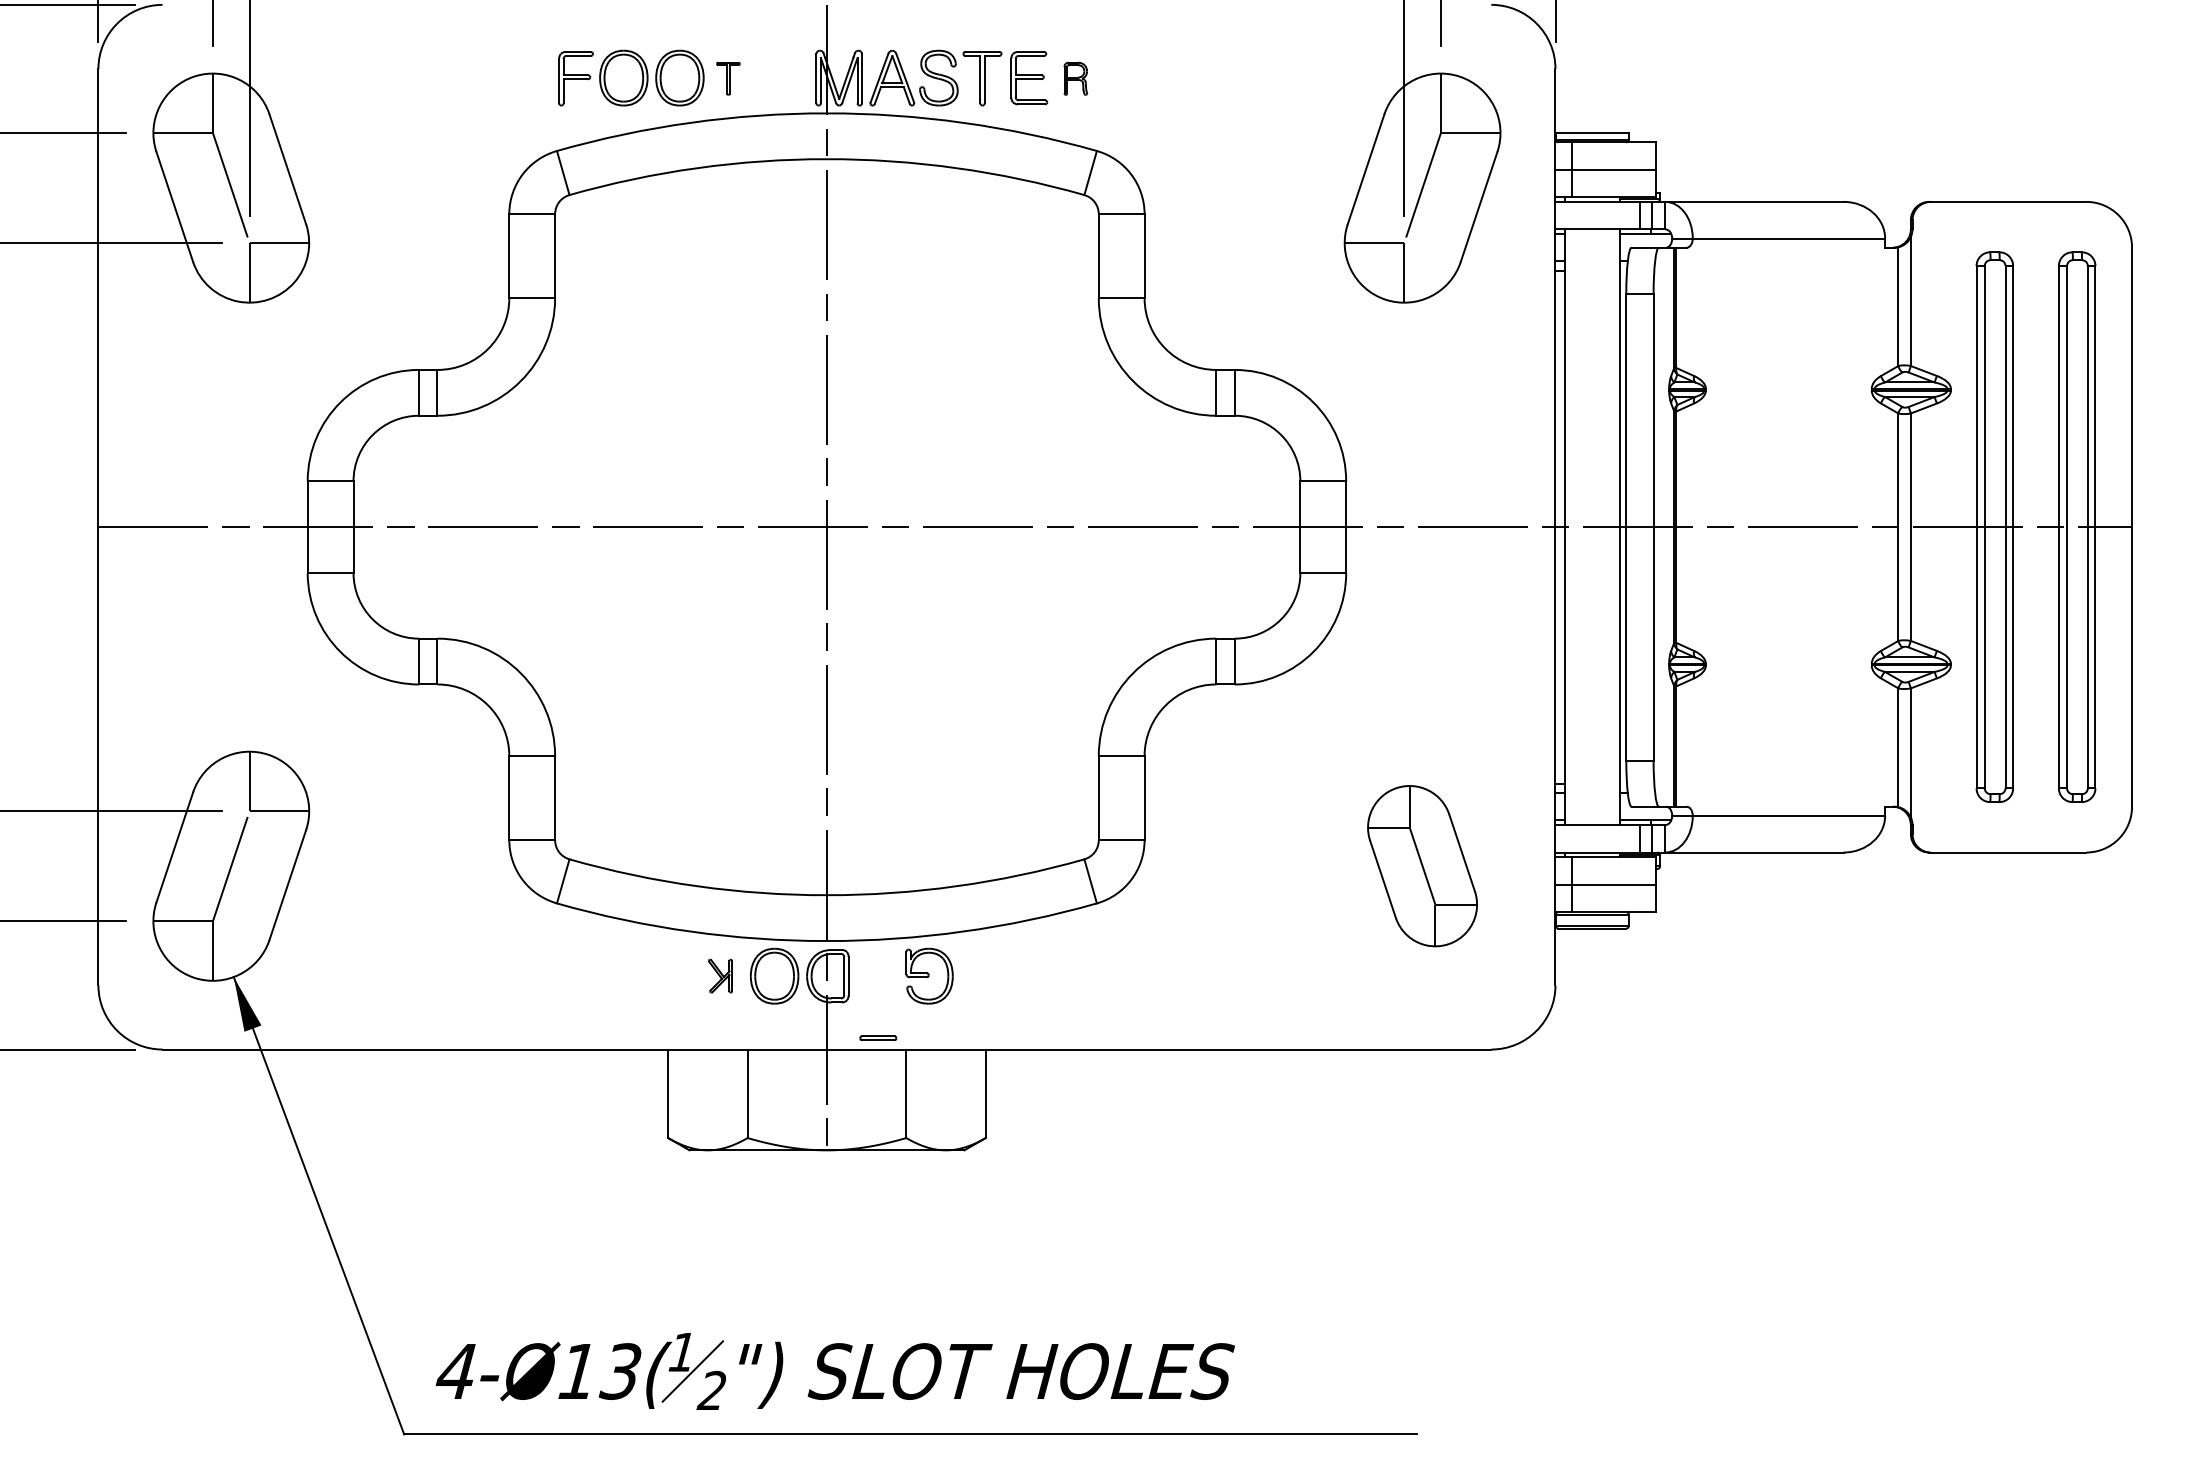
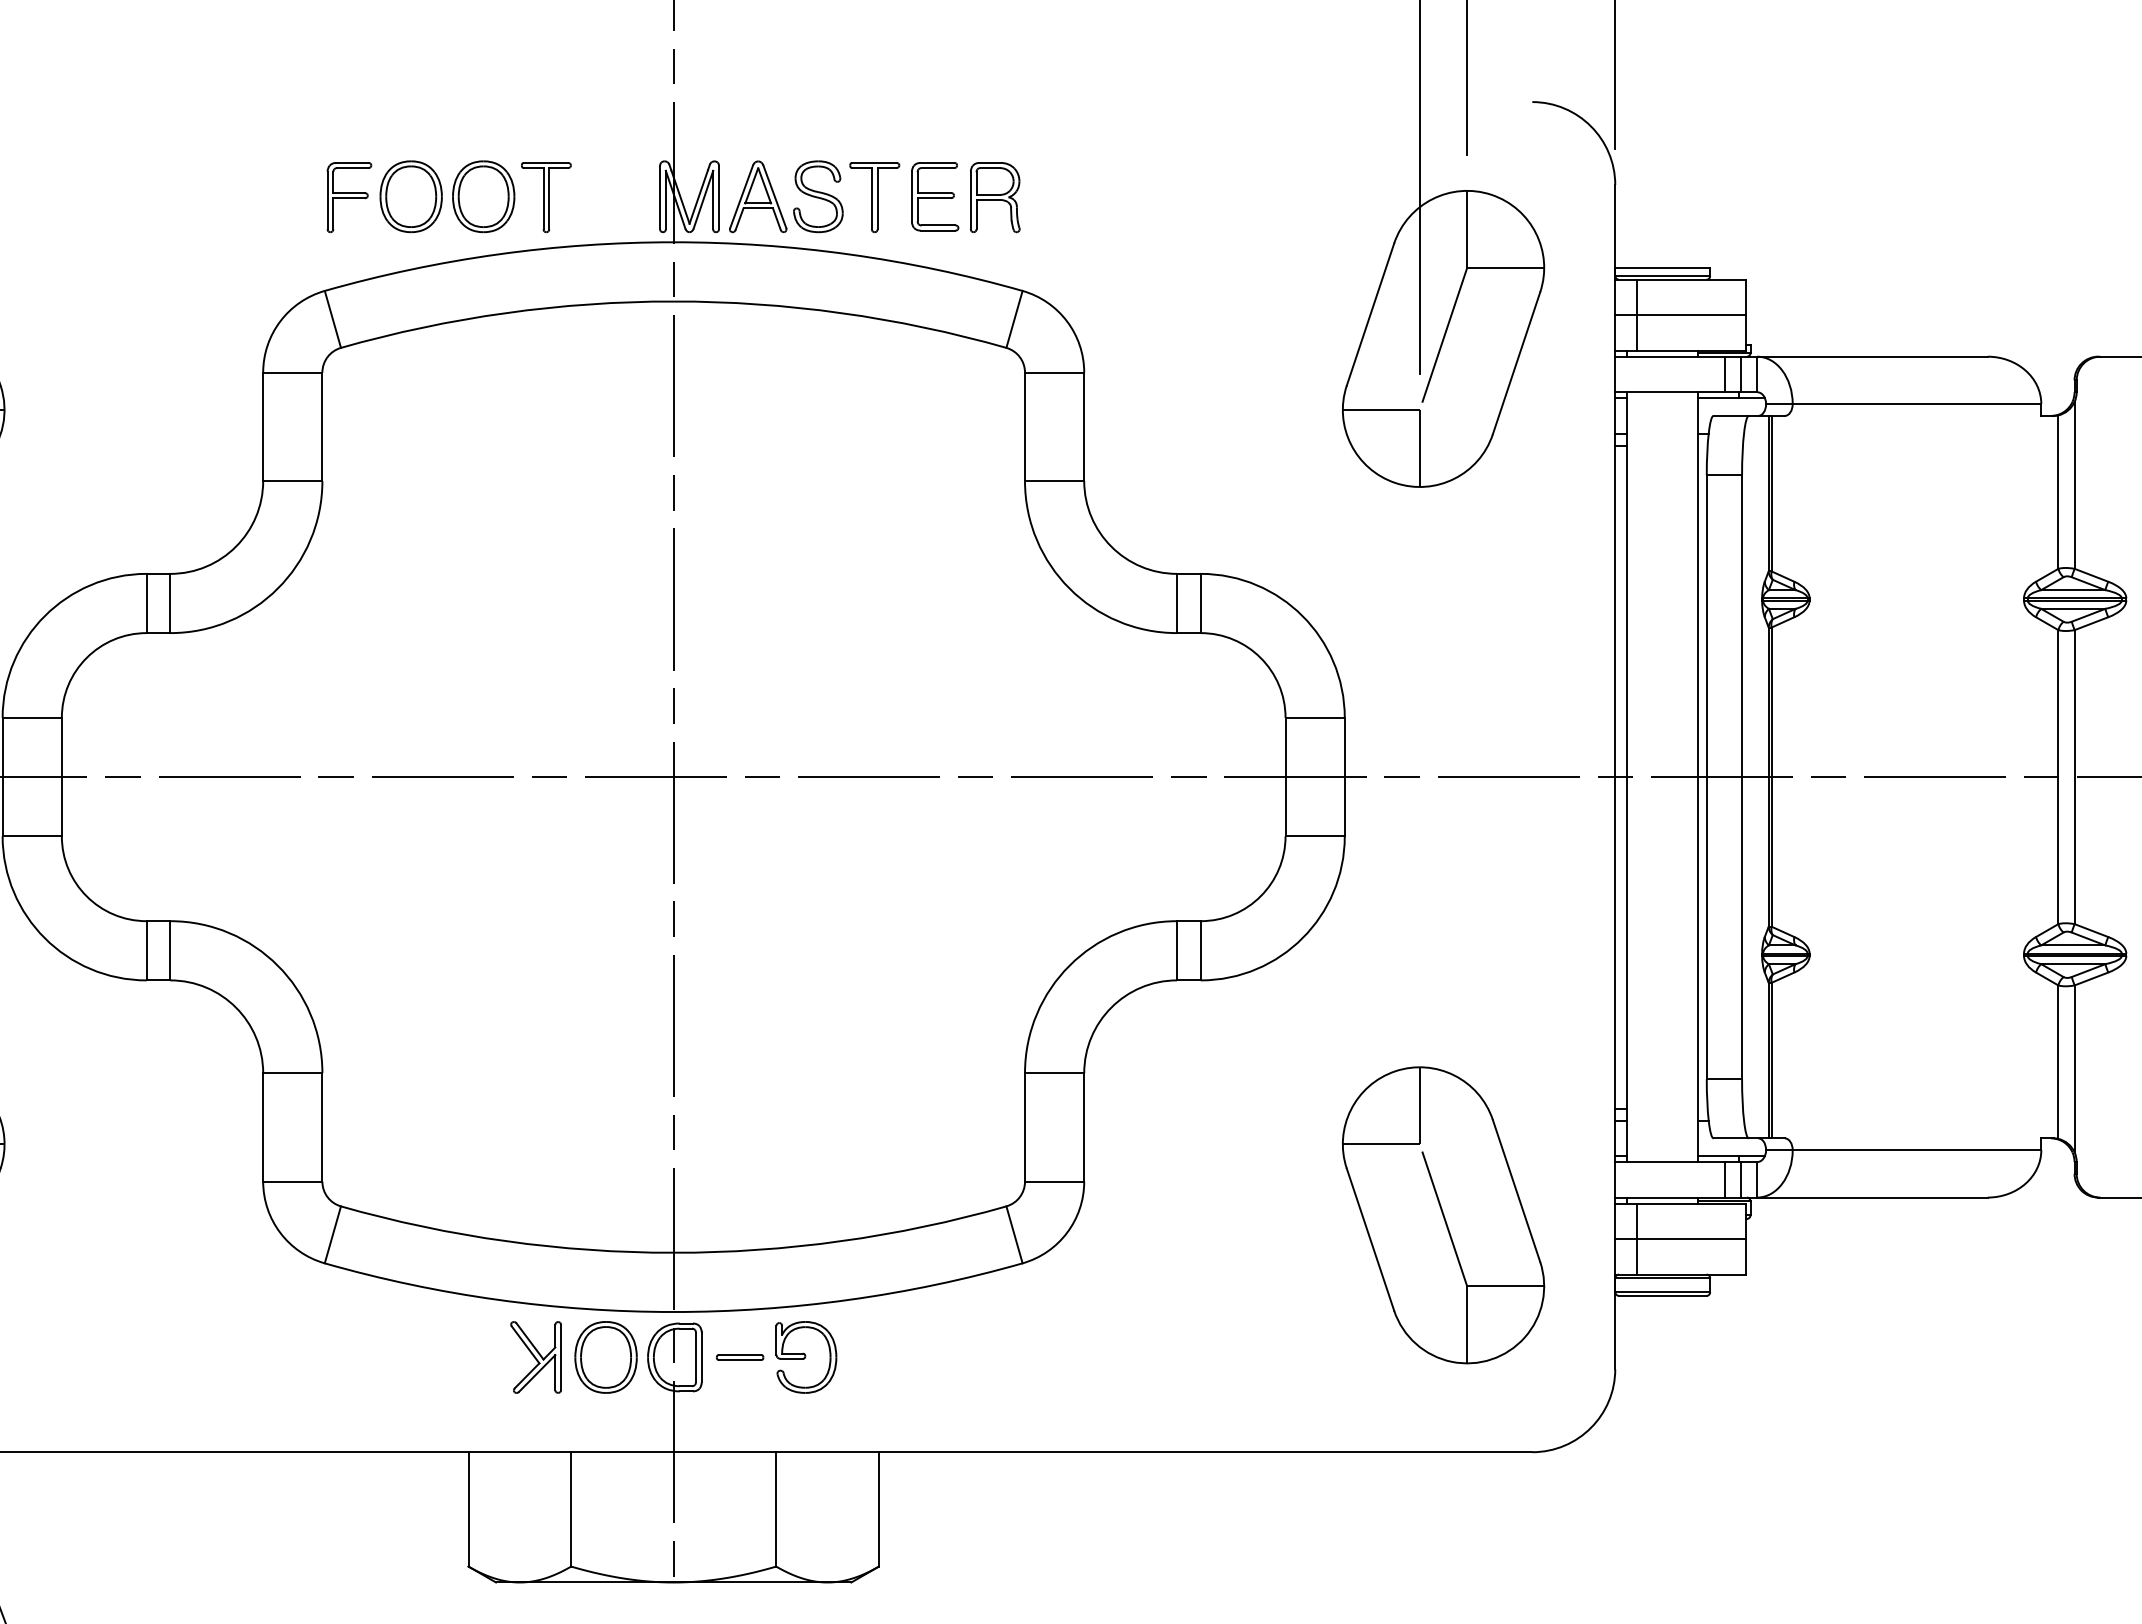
part: (728, 78) -> (546, 197), size x1.67
part: (1075, 78) -> (994, 197), size x1.67
part: (1422, 865) -> (1443, 1214), size x1.43
part: (720, 975) -> (536, 1356), size x1.67
part: (878, 1038) -> (740, 1357), moved

